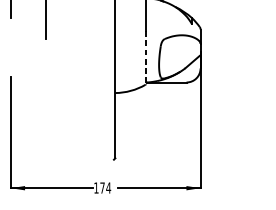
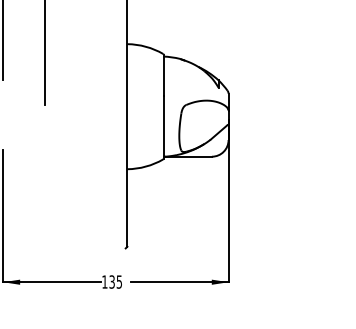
line: (145, 57) -> (163, 127), dashed -> solid
text: (105, 187) -> (115, 281), 174 -> 135

